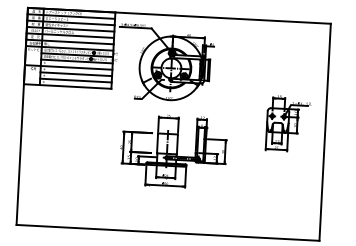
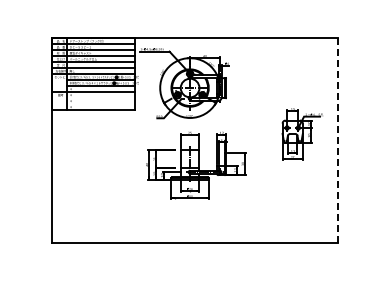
line: (75, 74) -> (100, 98), removed
line: (75, 80) -> (100, 104), removed
line: (325, 132) -> (337, 140), solid -> dashed

